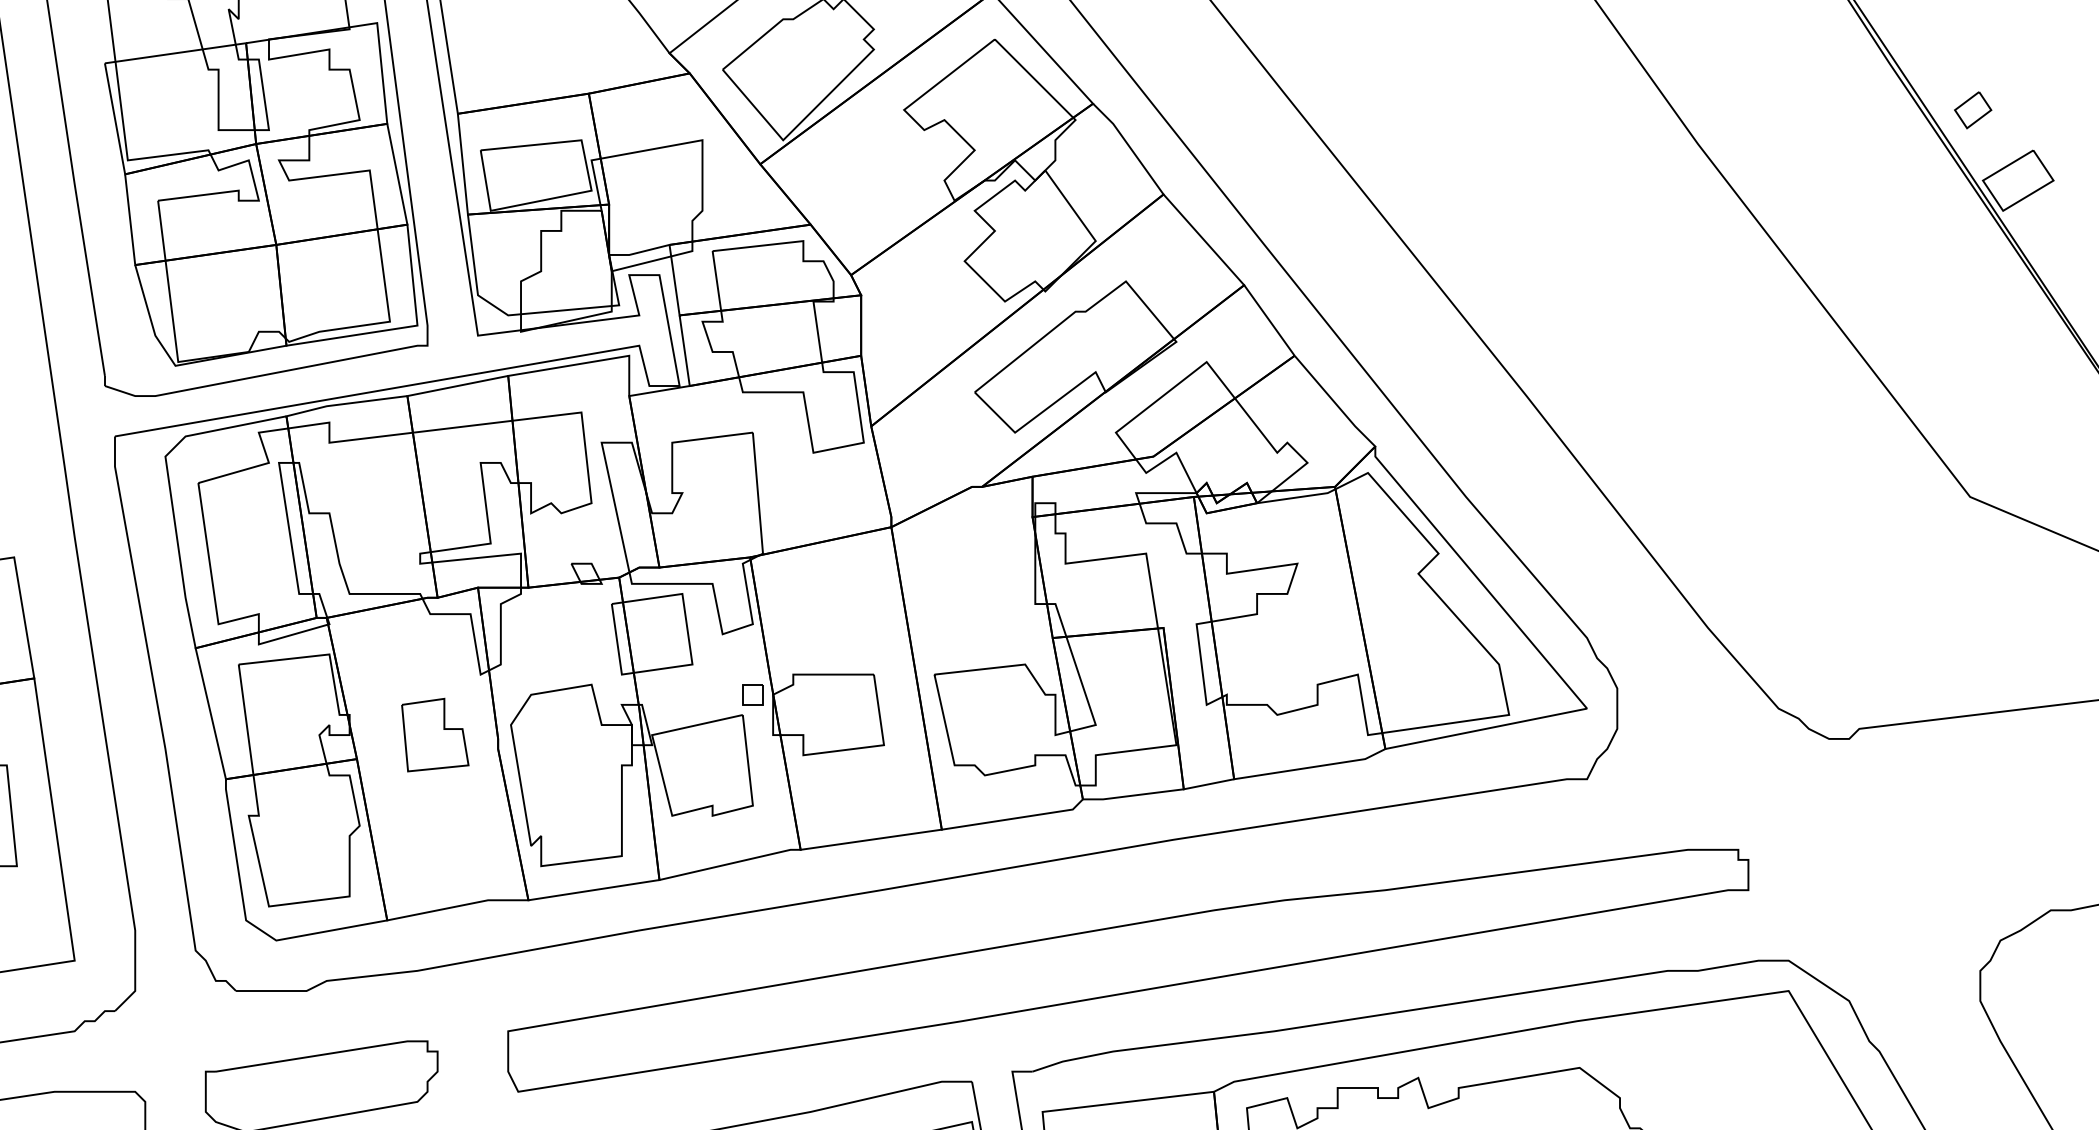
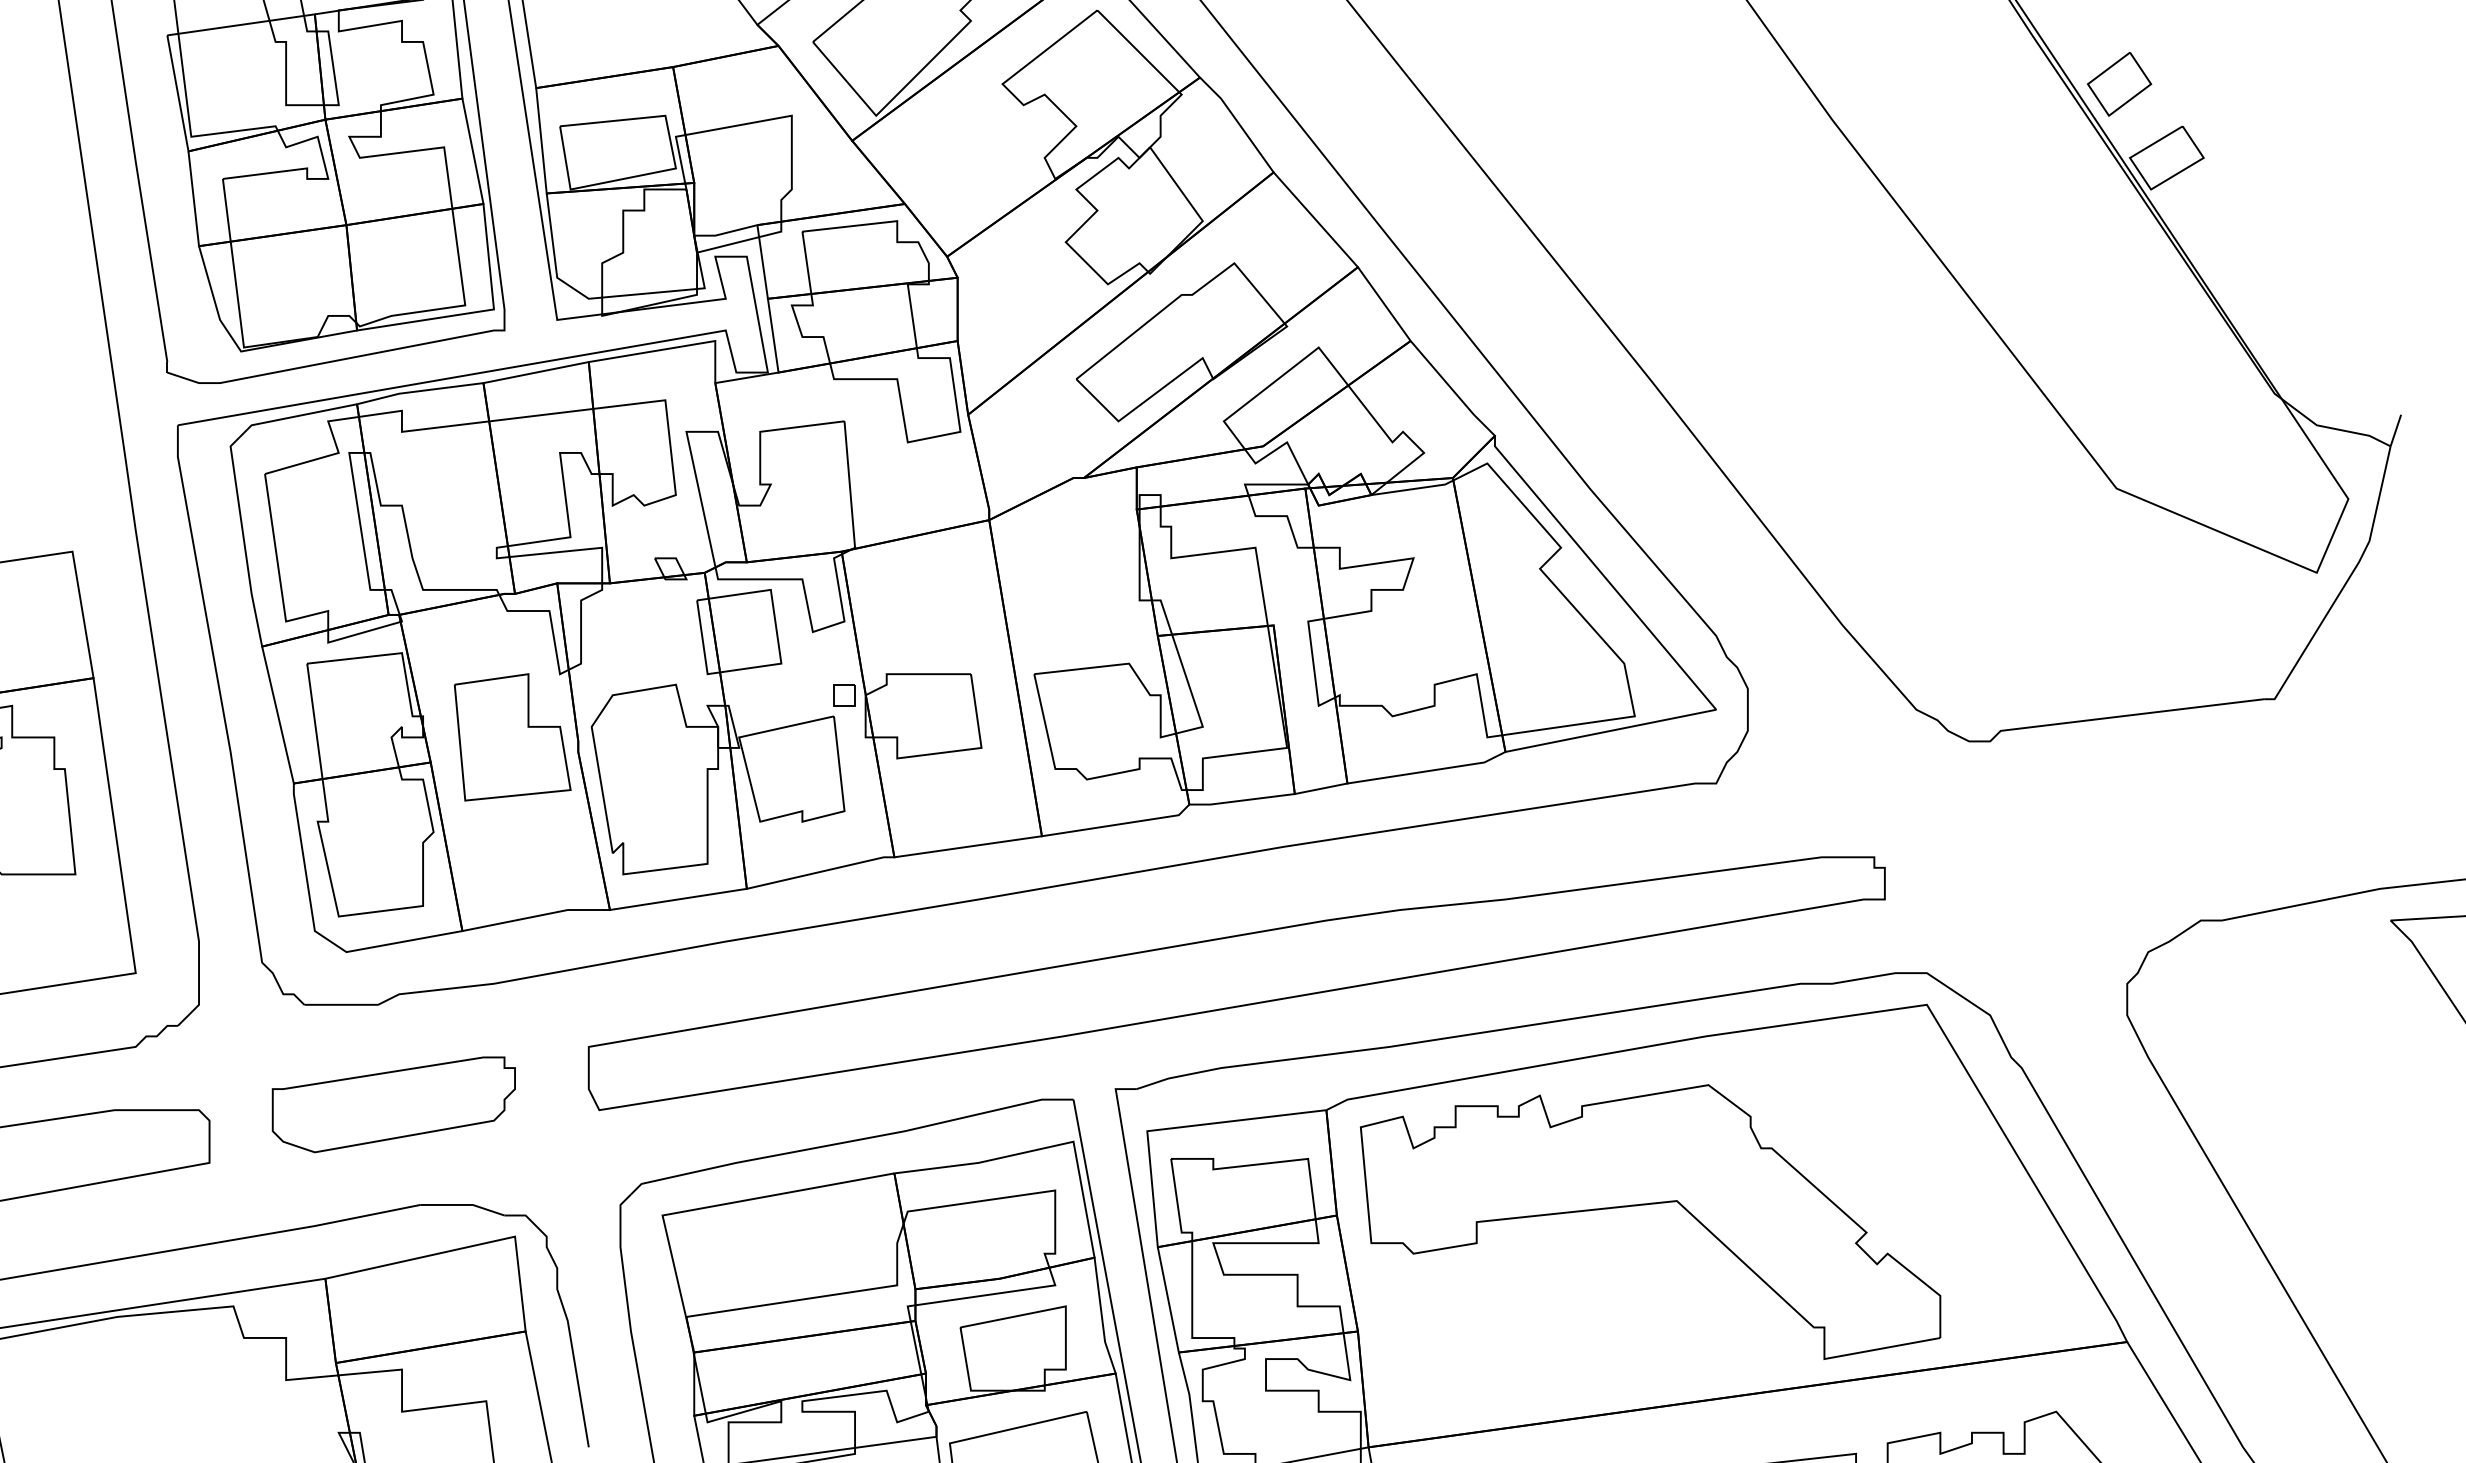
part: (1972, 110) -> (2119, 84), size x1.67
part: (435, 735) -> (512, 737), size x1.67

